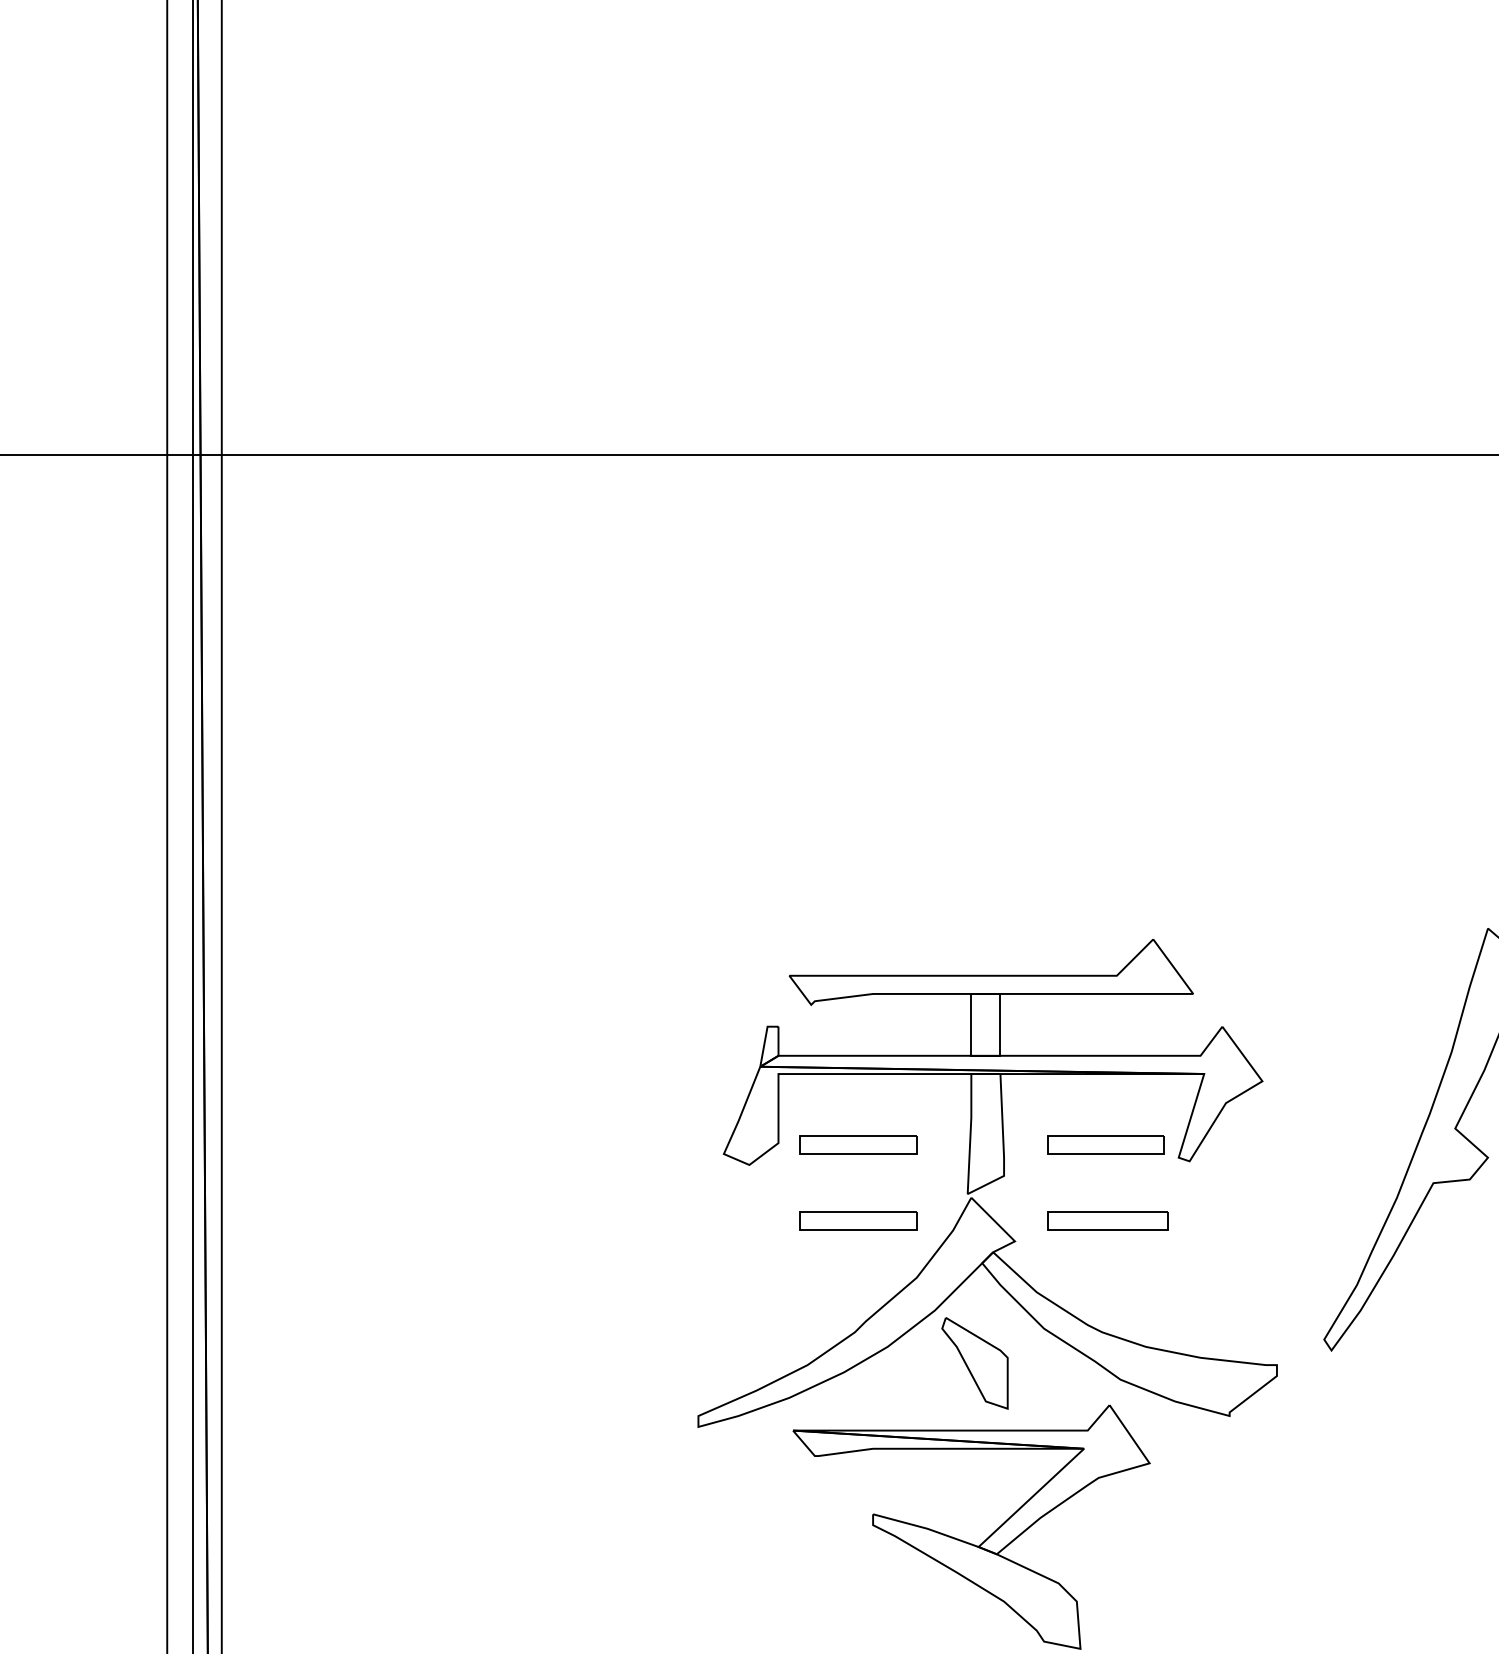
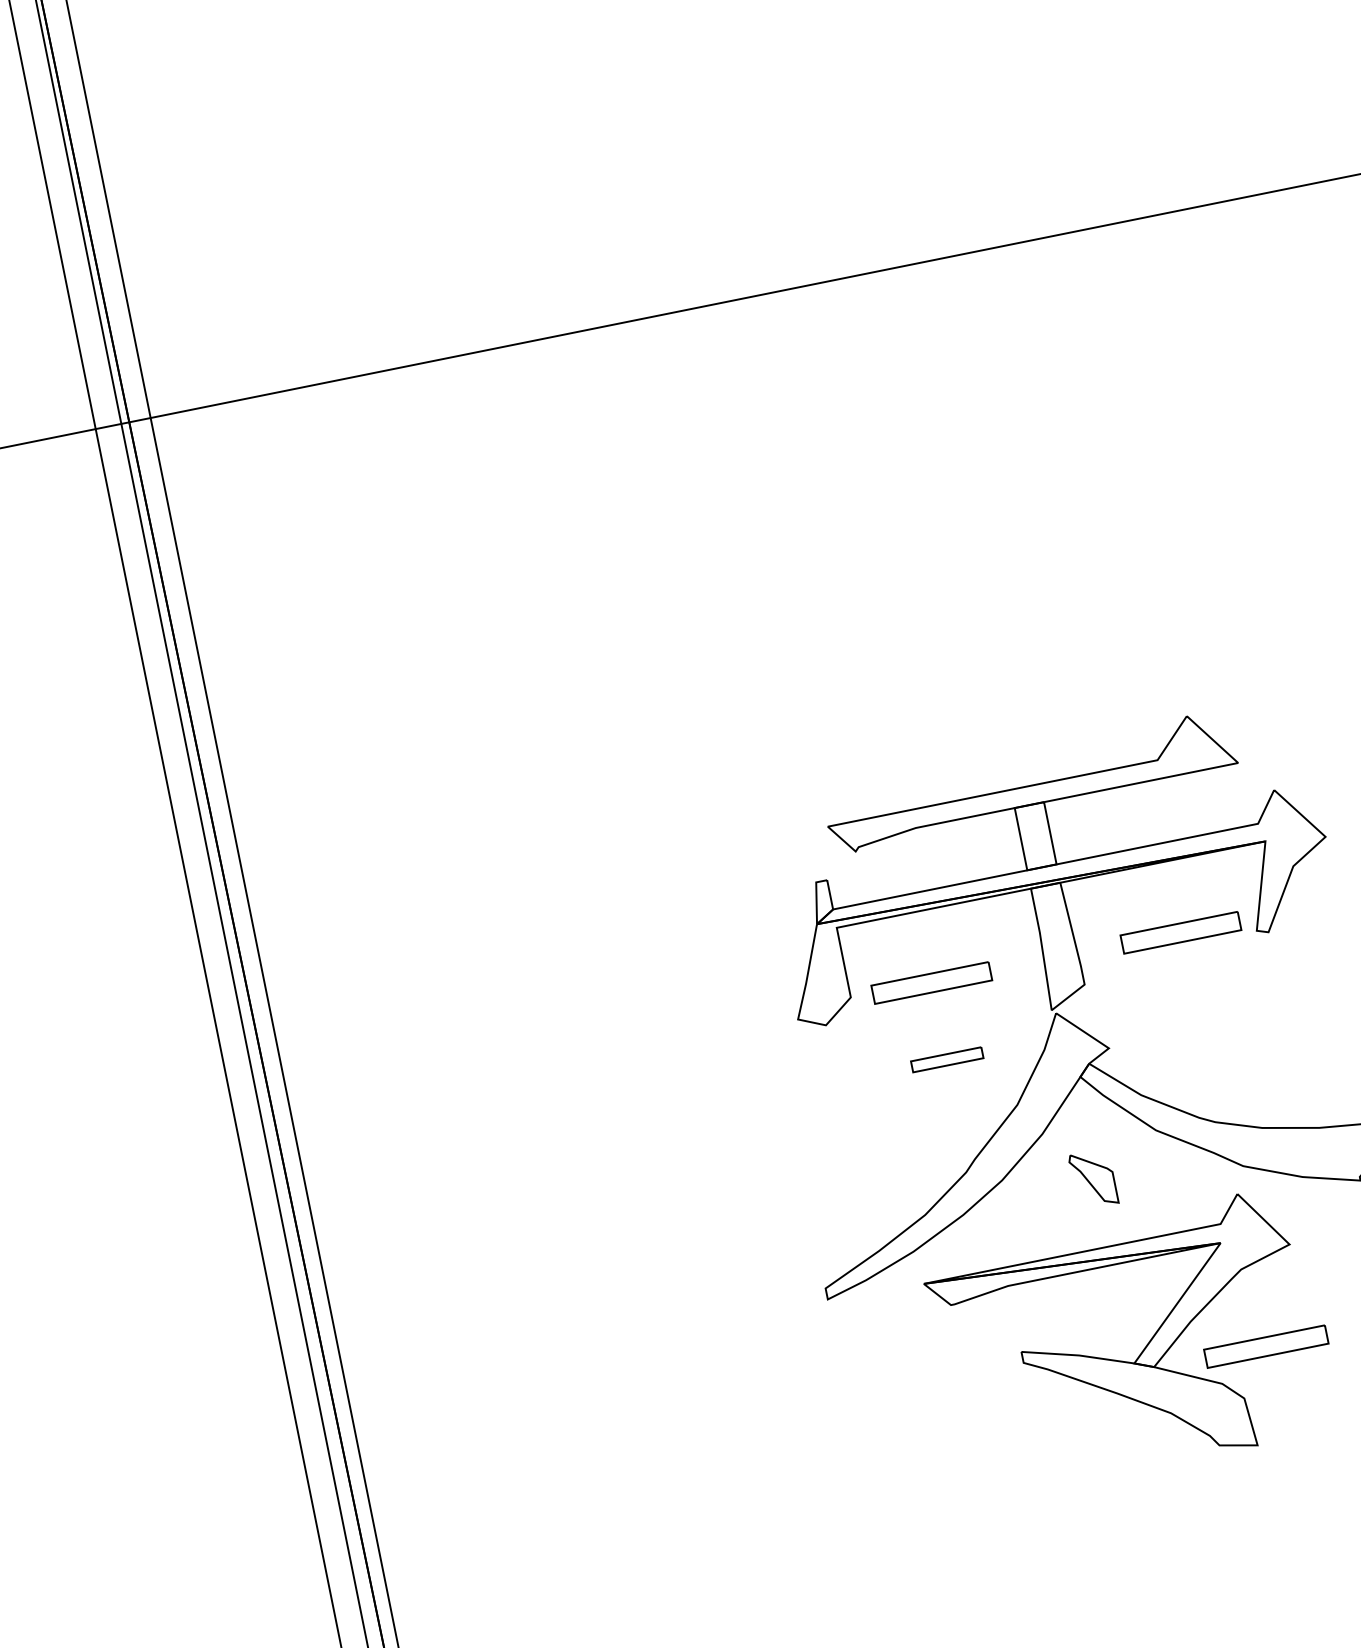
part: (858, 1220) -> (947, 1059), size x0.6
part: (1107, 1220) -> (1265, 1345), moved
part: (974, 1363) -> (1092, 1179), size x0.6

